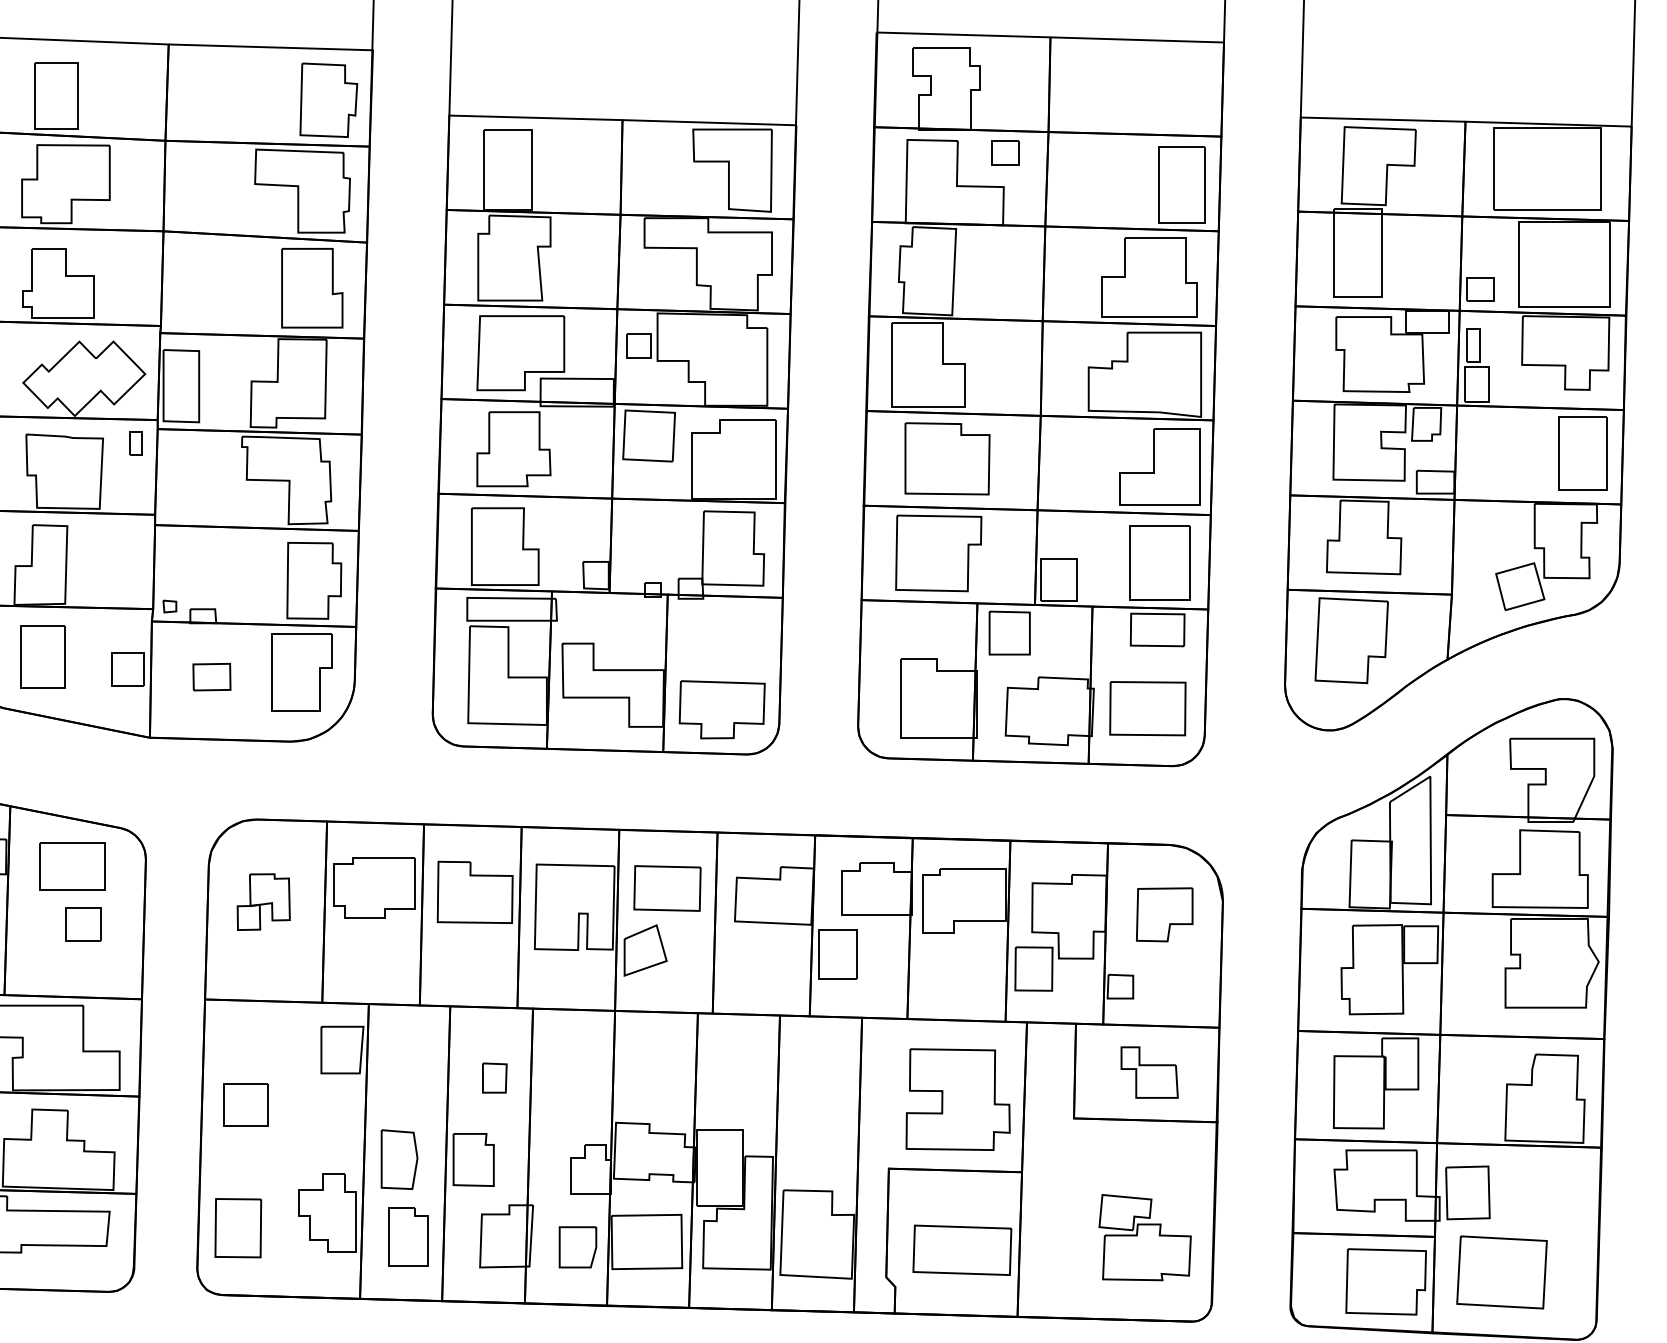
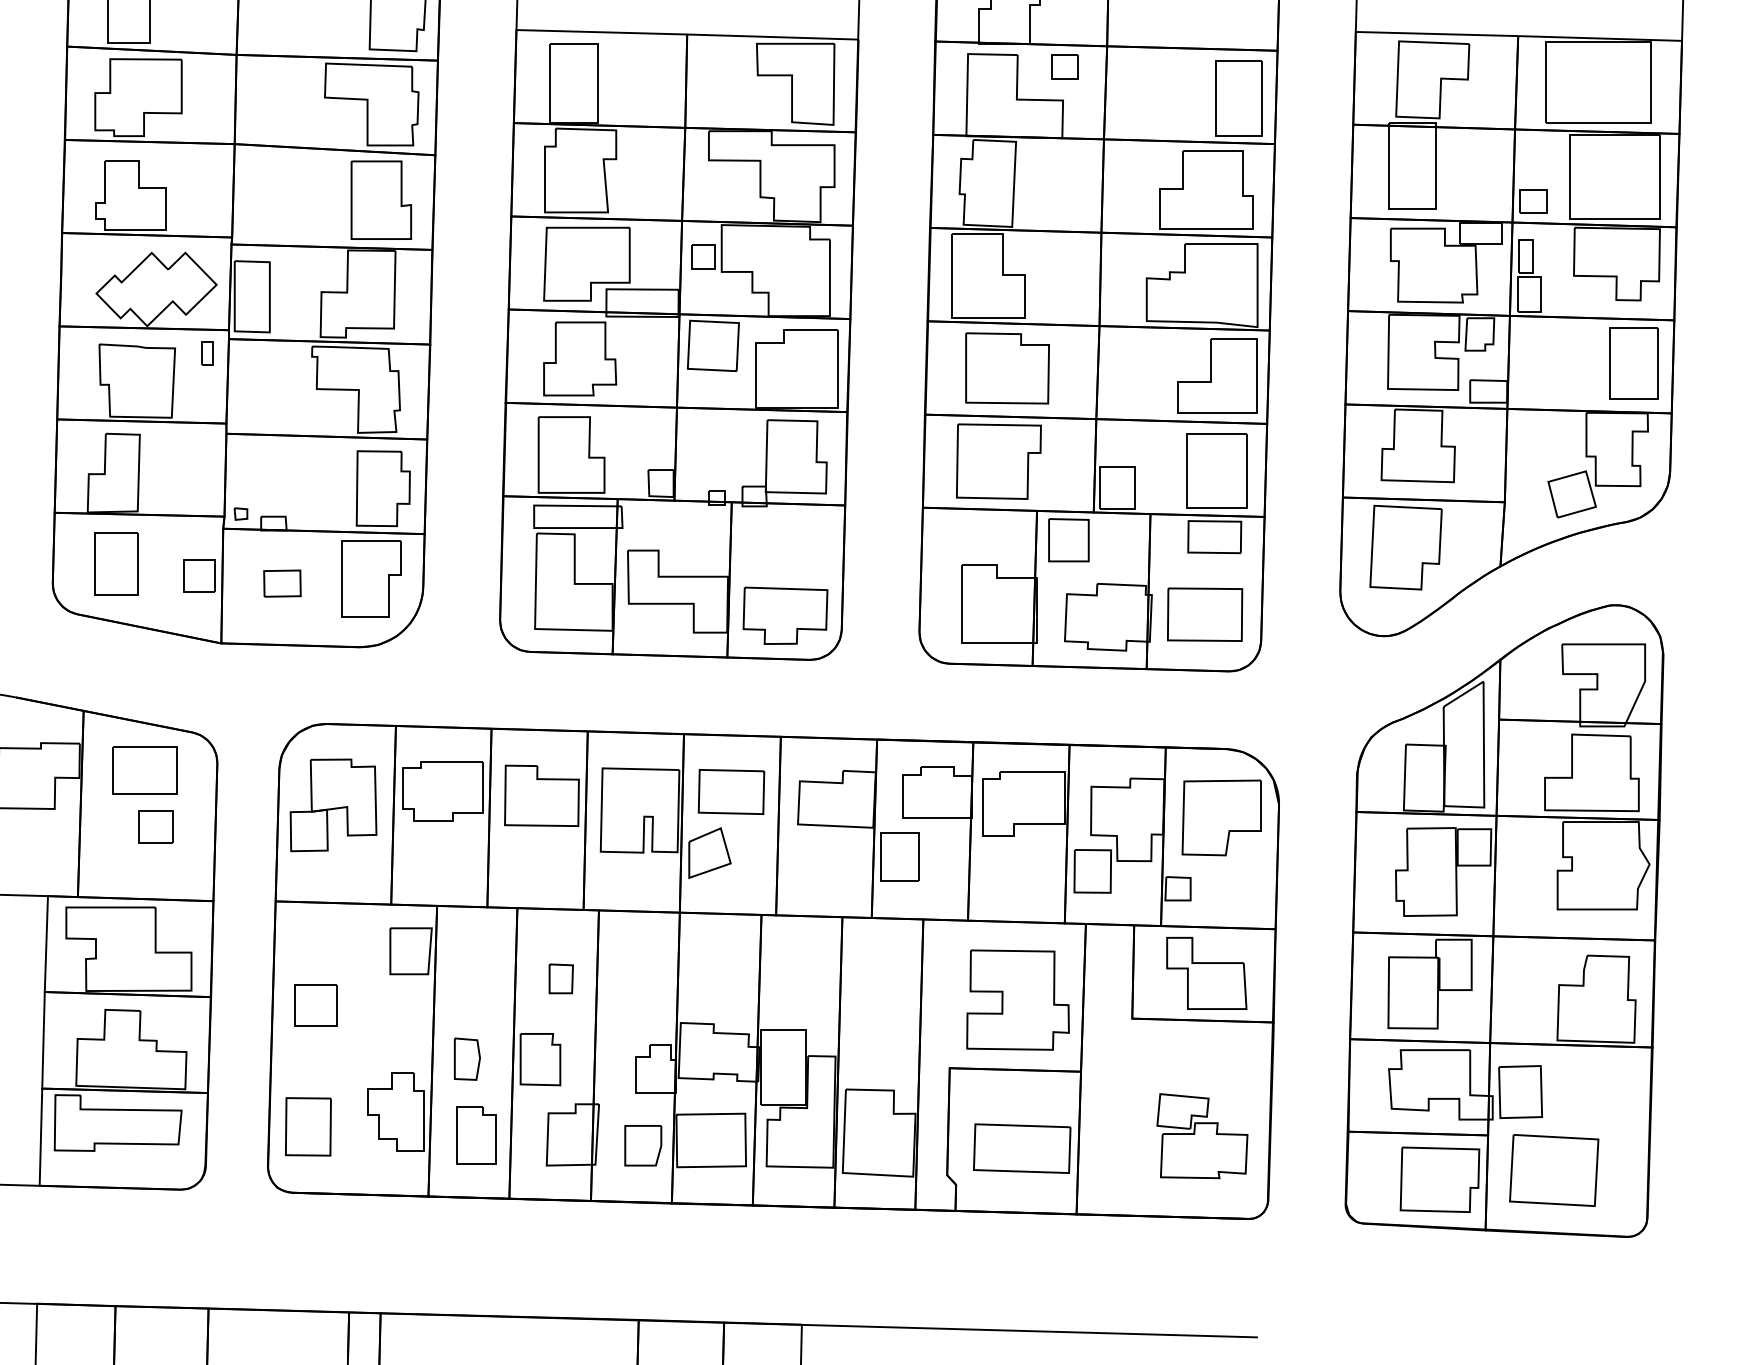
part: (263, 902) -> (333, 805), size x1.67
part: (1164, 914) -> (1221, 817), size x1.43
part: (1149, 1072) -> (1206, 973), size x1.43
part: (399, 1158) -> (467, 1058), size x0.71

